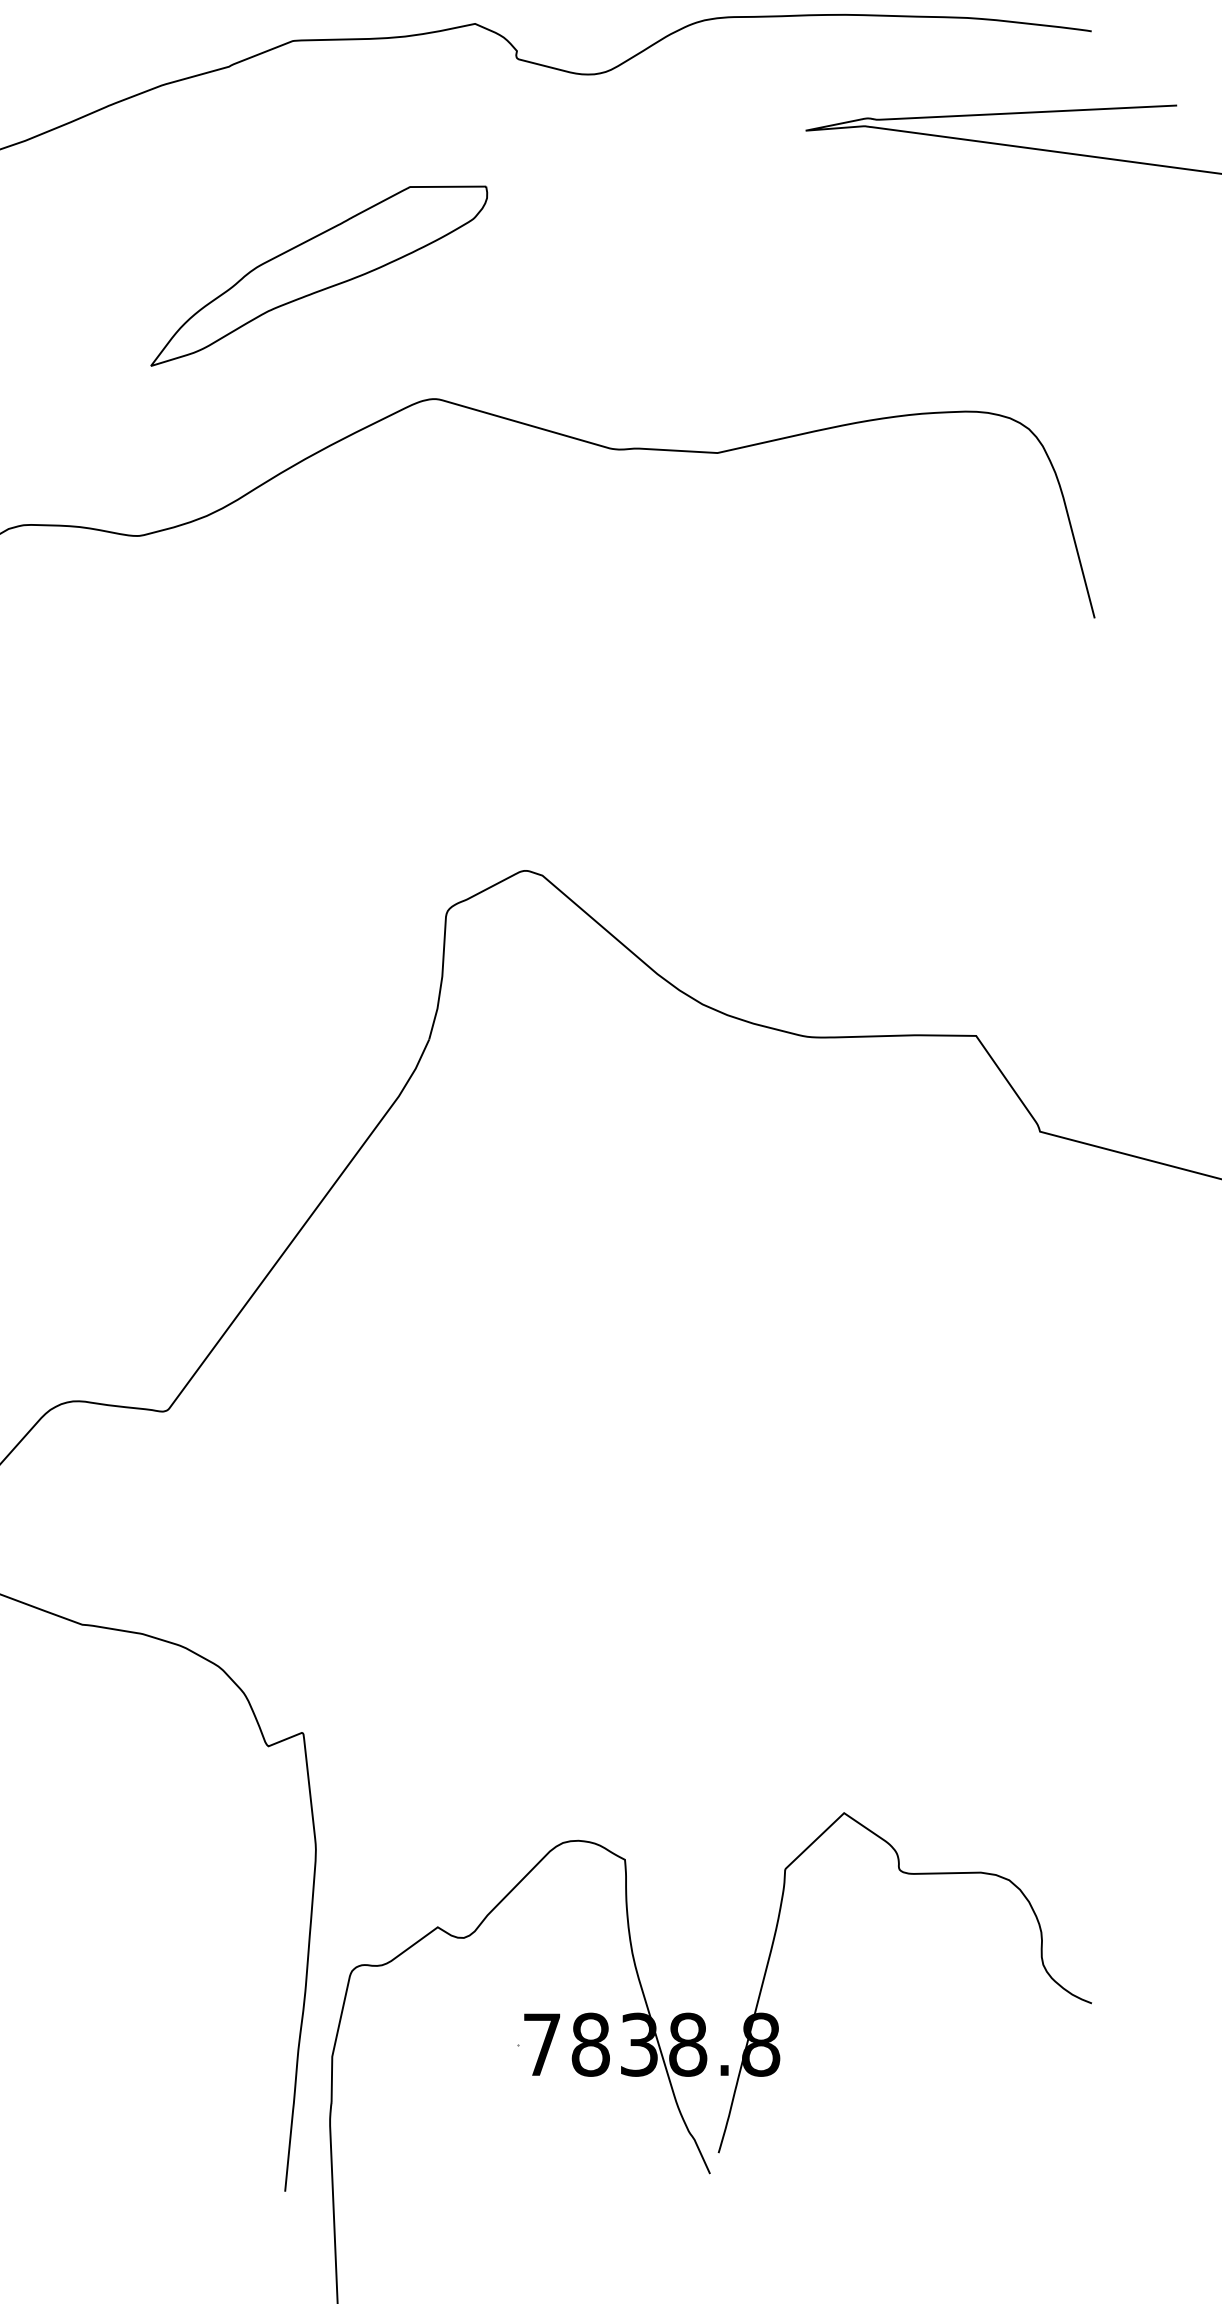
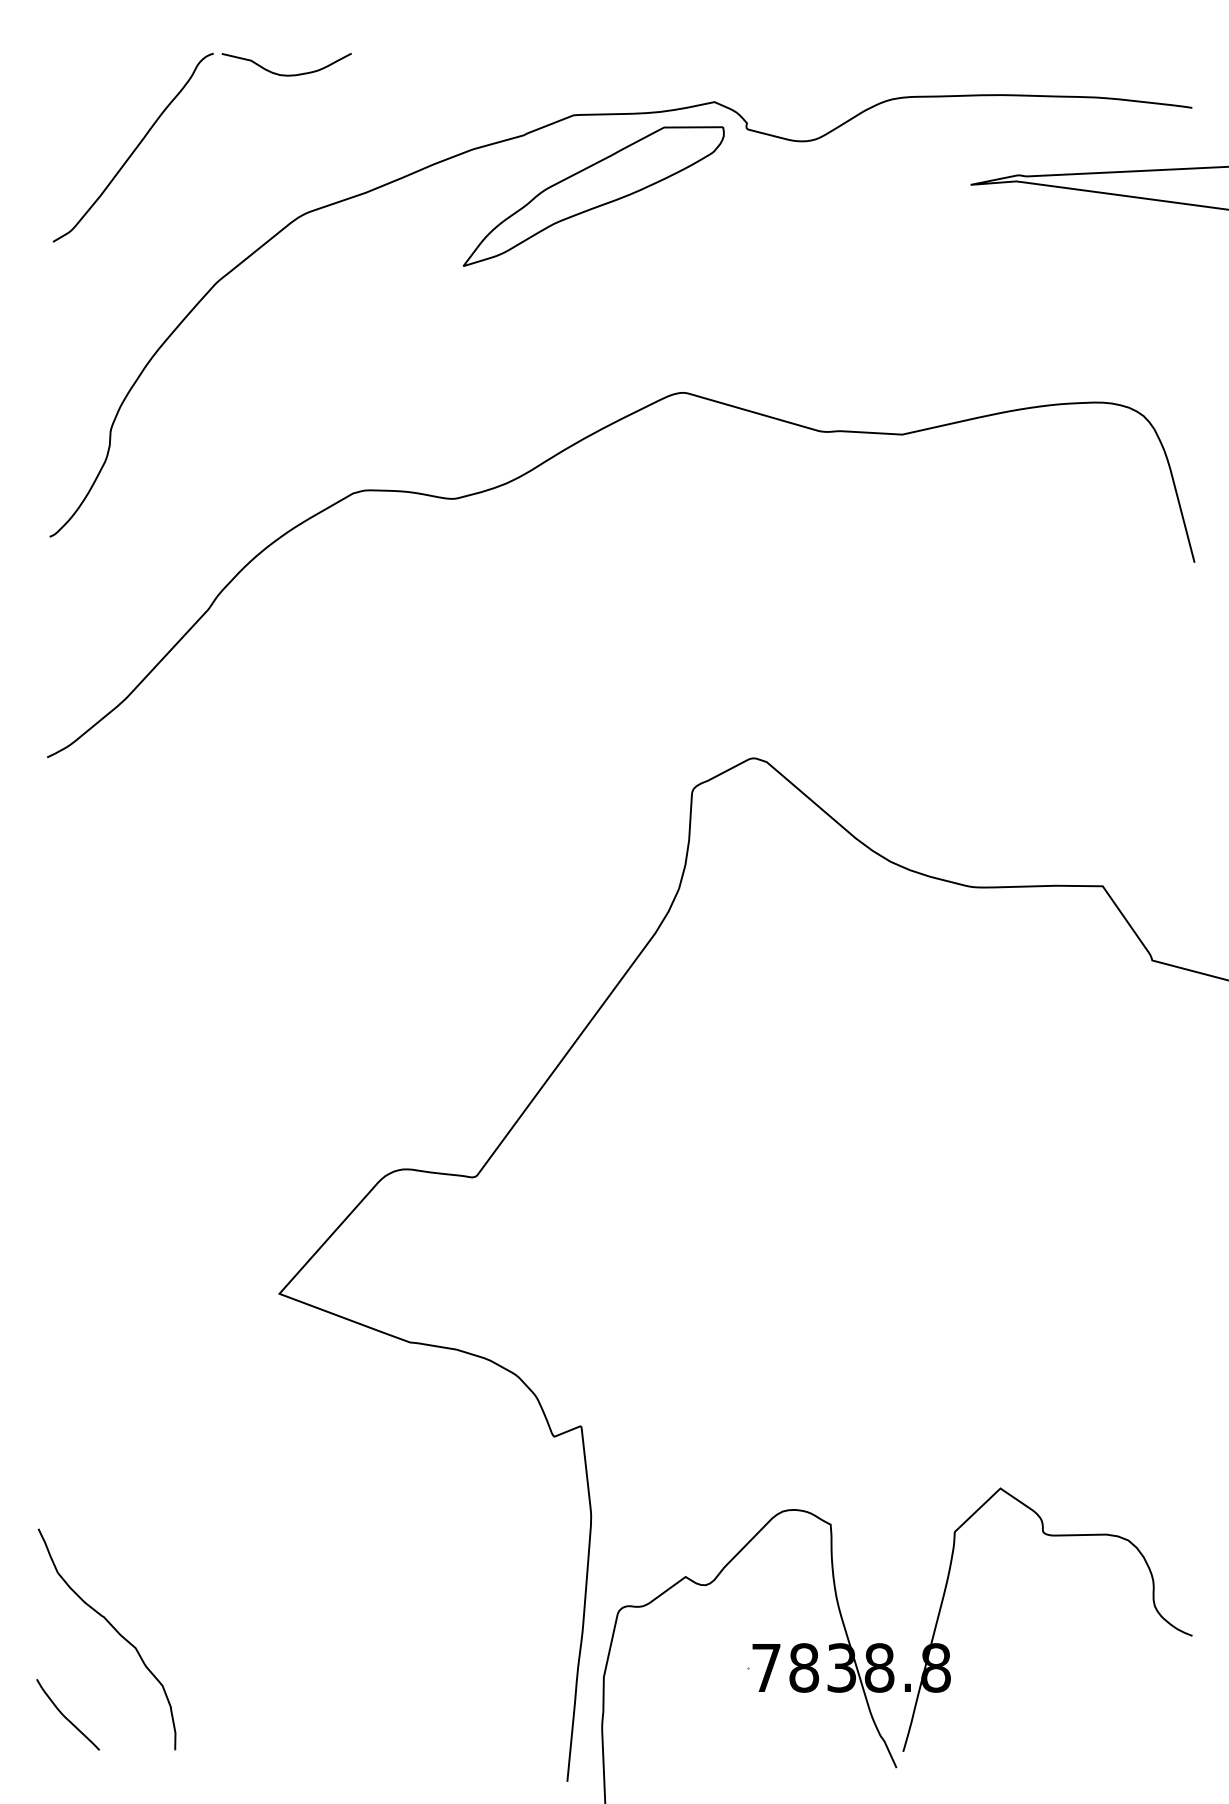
part: (318, 276) -> (593, 196), moved

